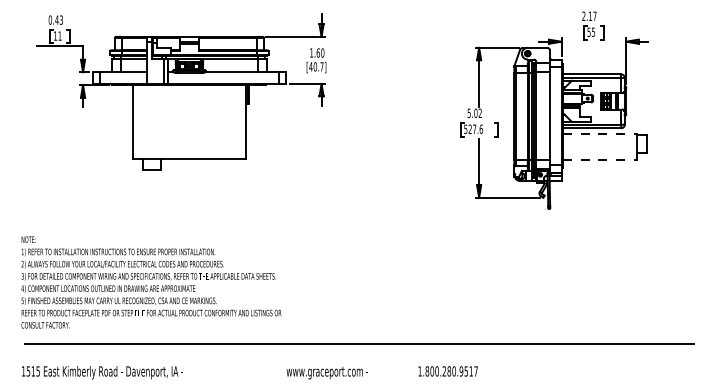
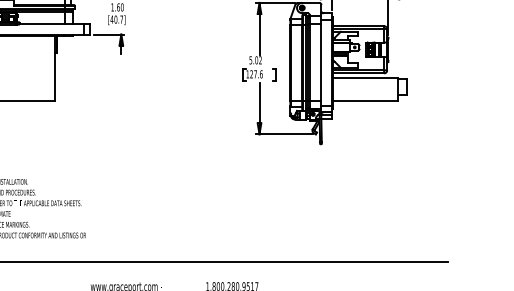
text: (465, 129) -> (247, 74), 527.6 -> 127.6
line: (600, 133) -> (365, 78), dashed -> solid
line: (600, 159) -> (365, 100), dashed -> solid

